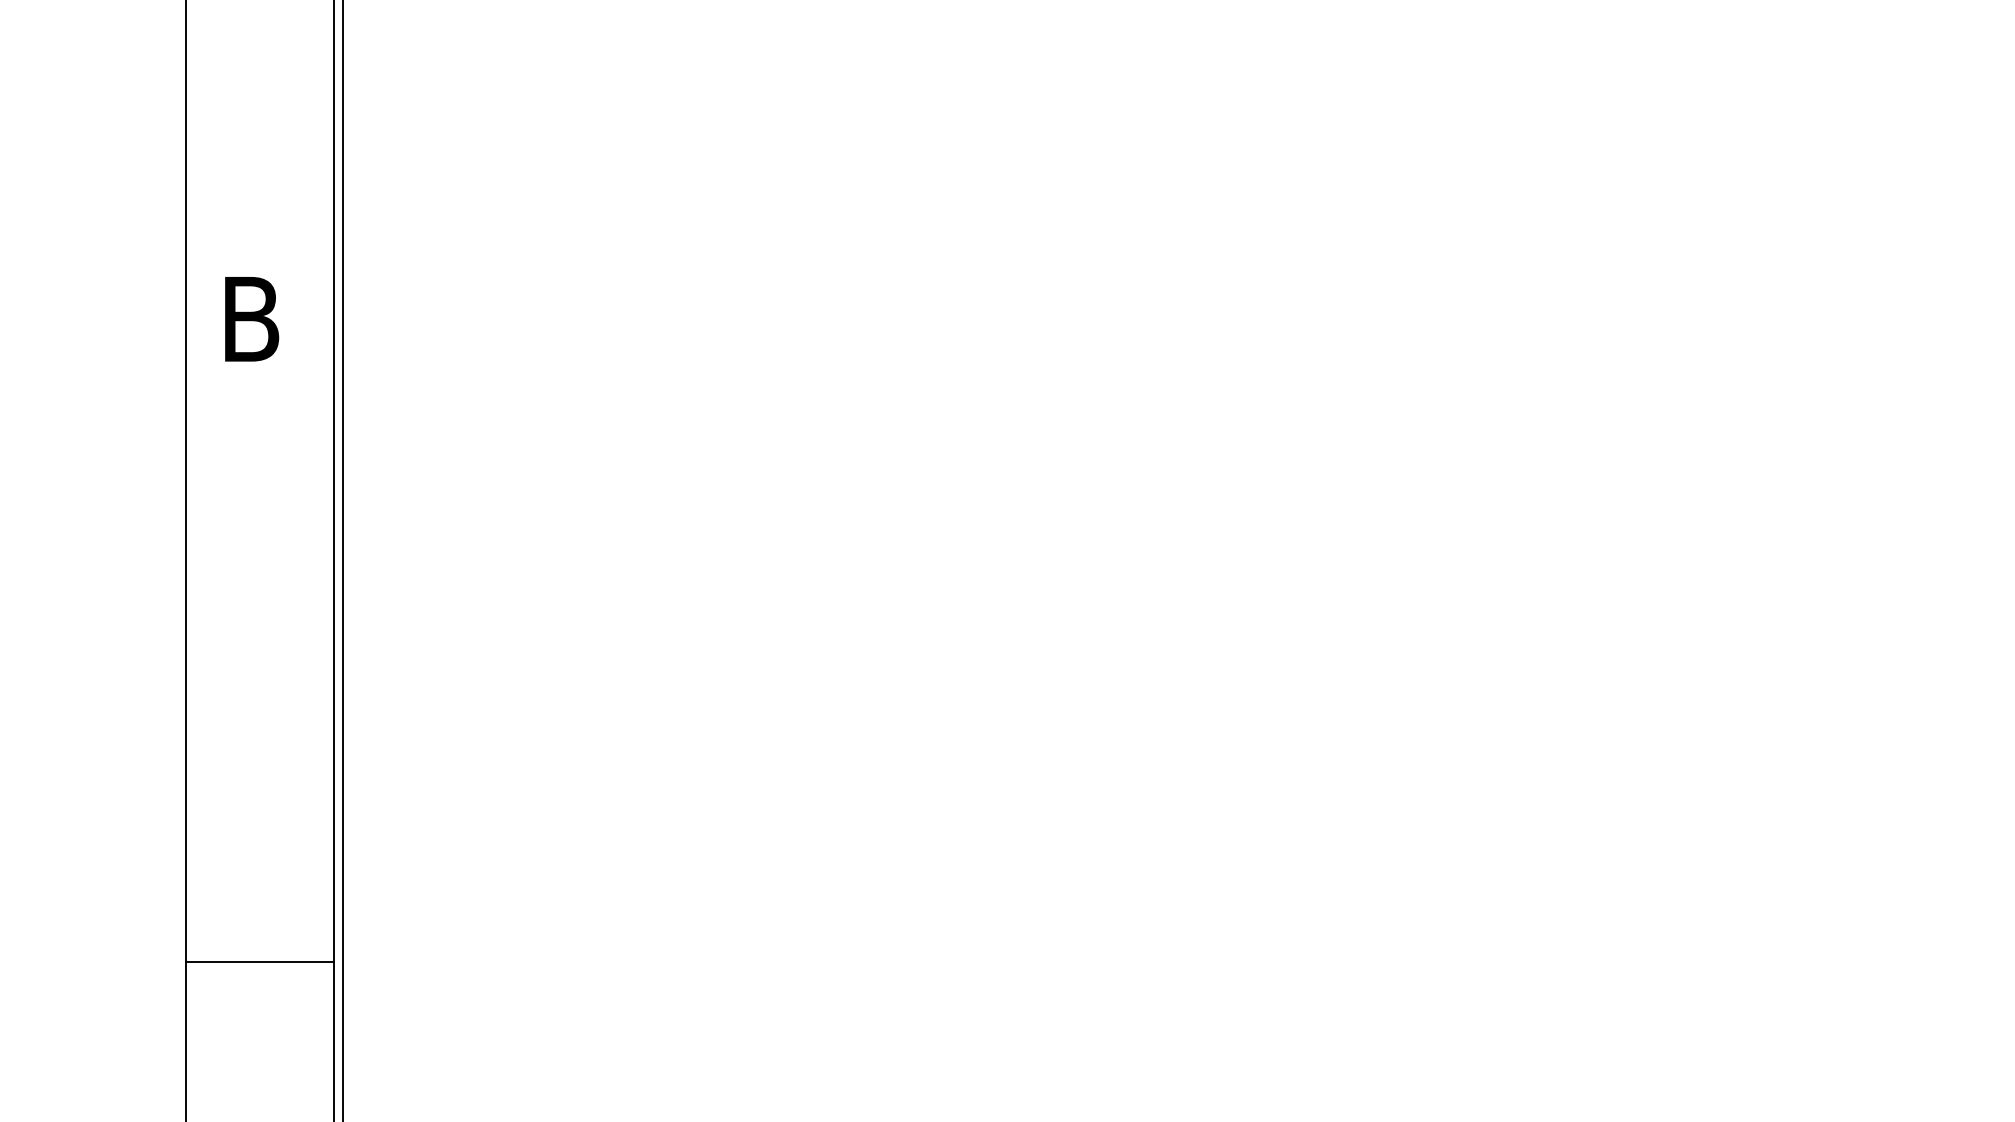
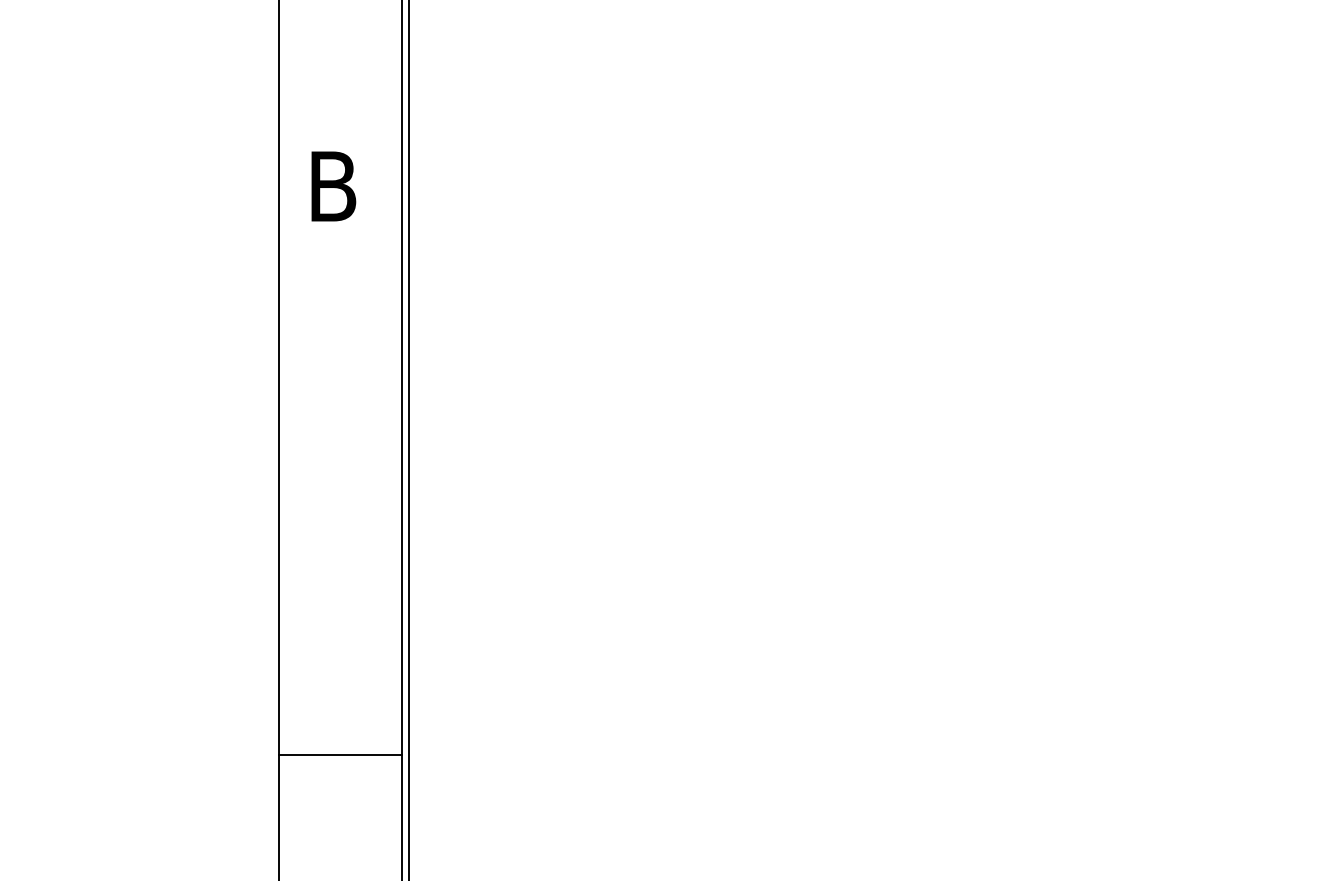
line: (259, 962) -> (339, 755), moved

